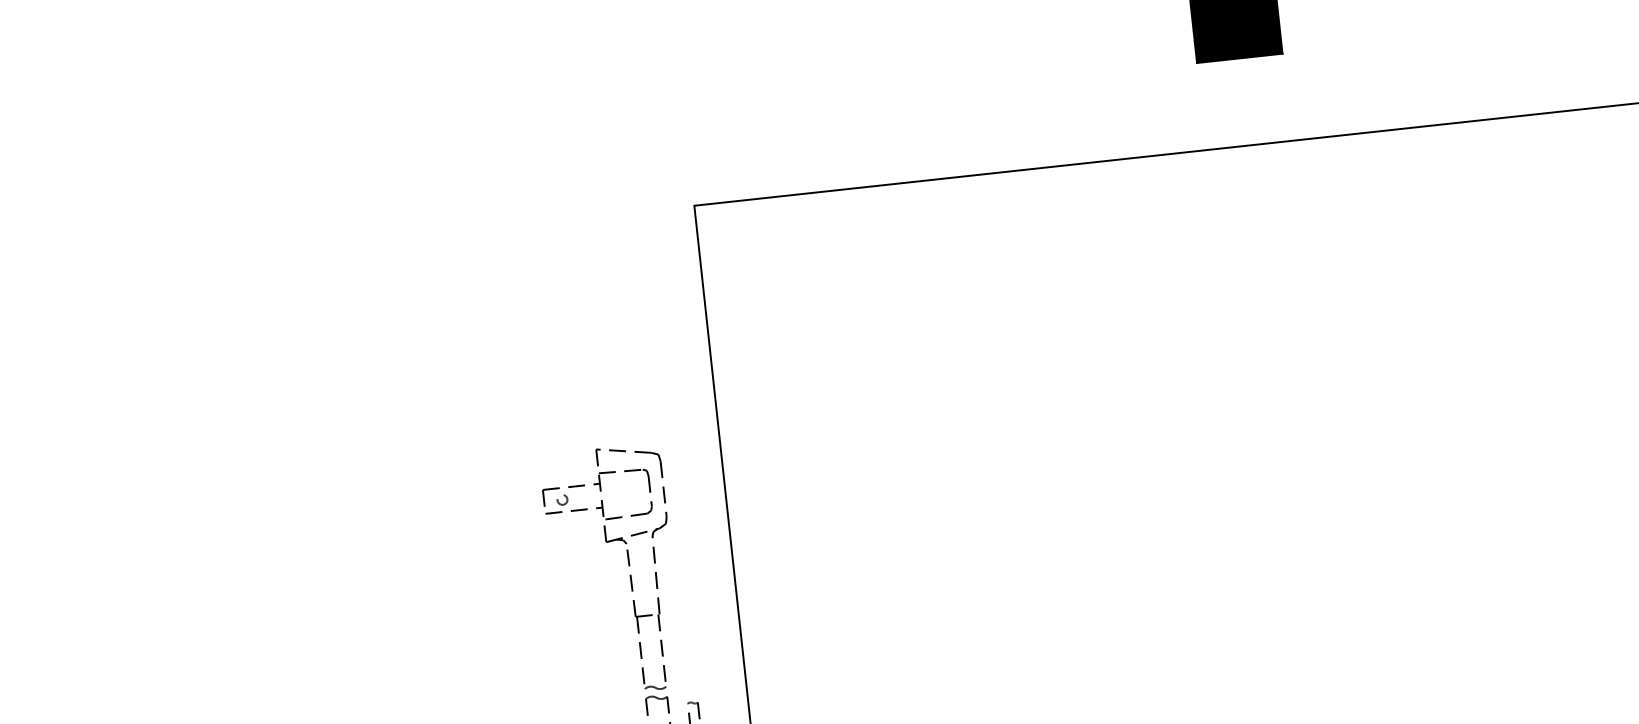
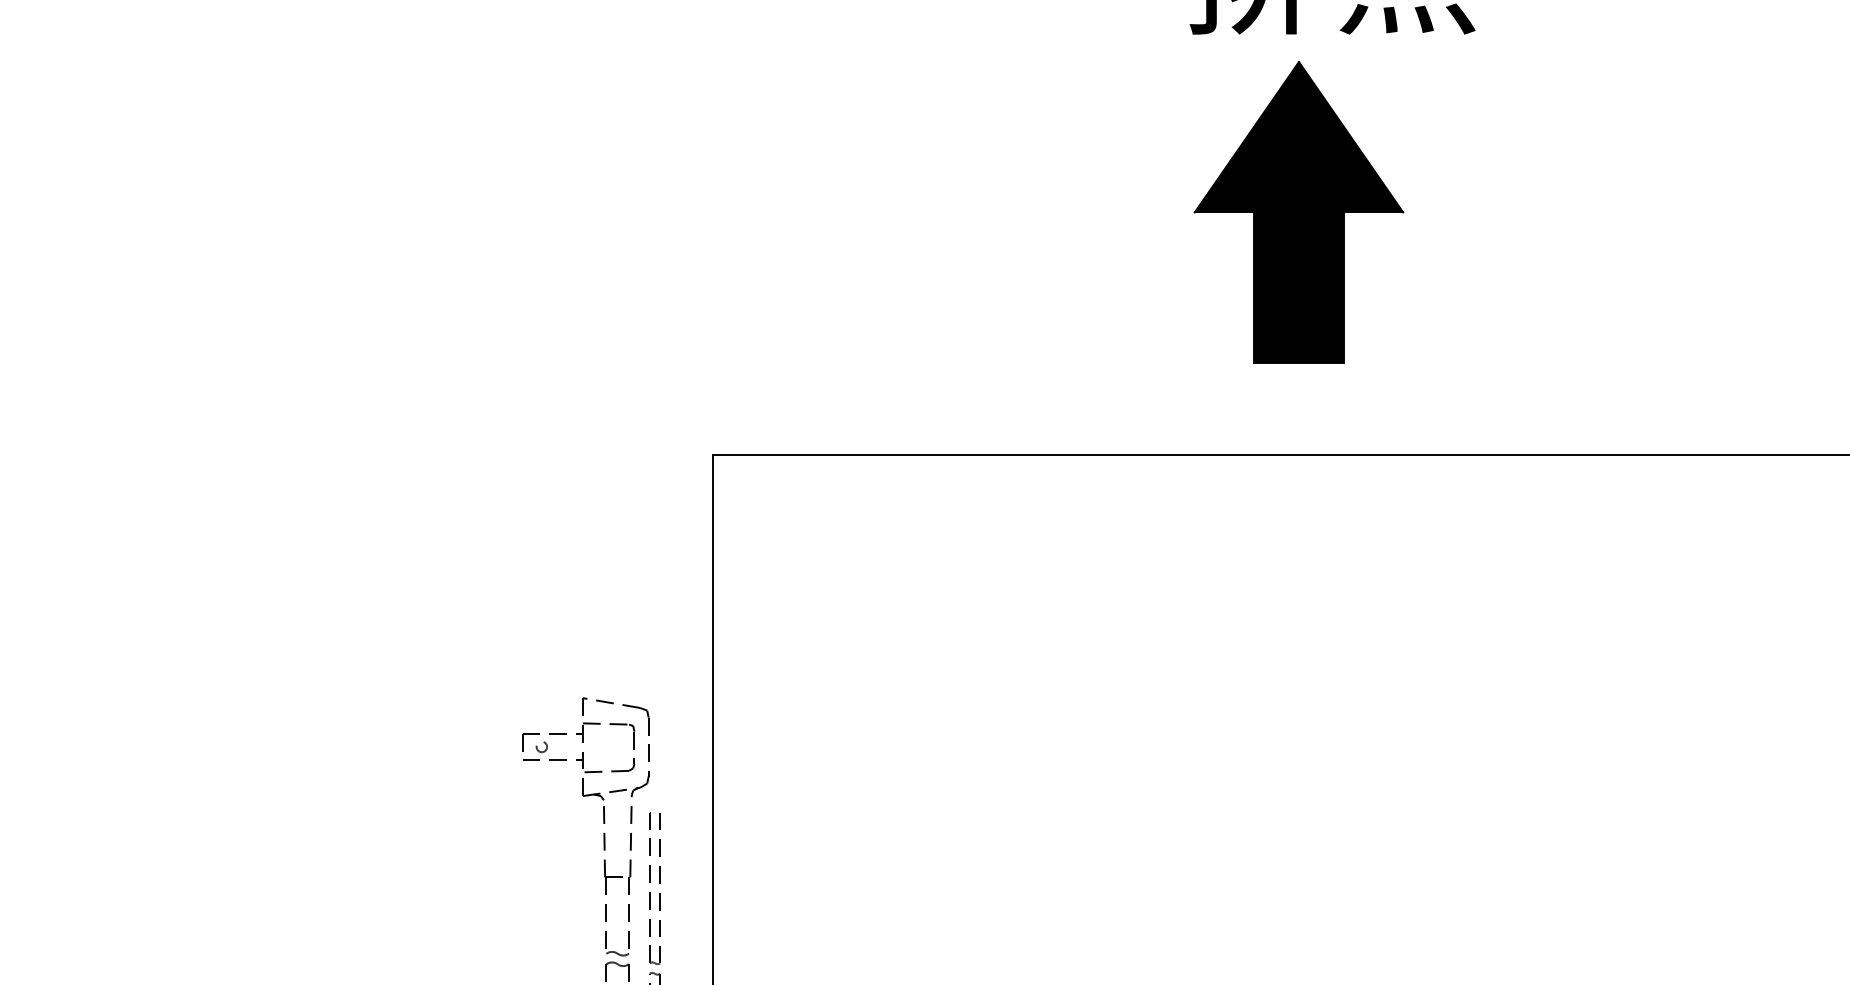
part: (683, 622) -> (654, 888), added

